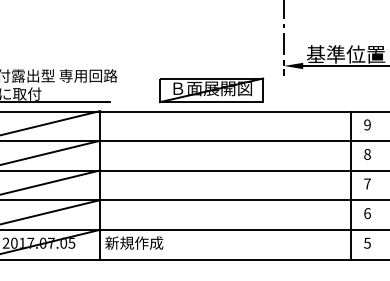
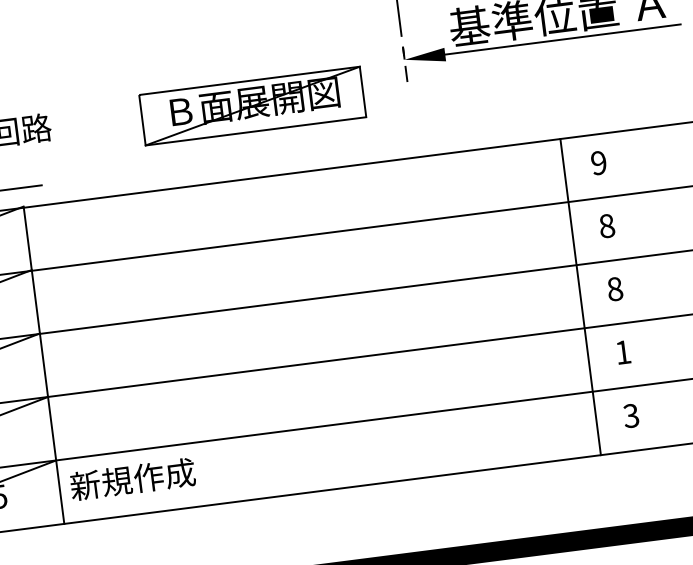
part: (211, 90) -> (252, 106), moved
text: (367, 183) -> (614, 288), 7 -> 8
text: (367, 213) -> (623, 352), 6 -> 1
text: (367, 242) -> (631, 414), 5 -> 3

